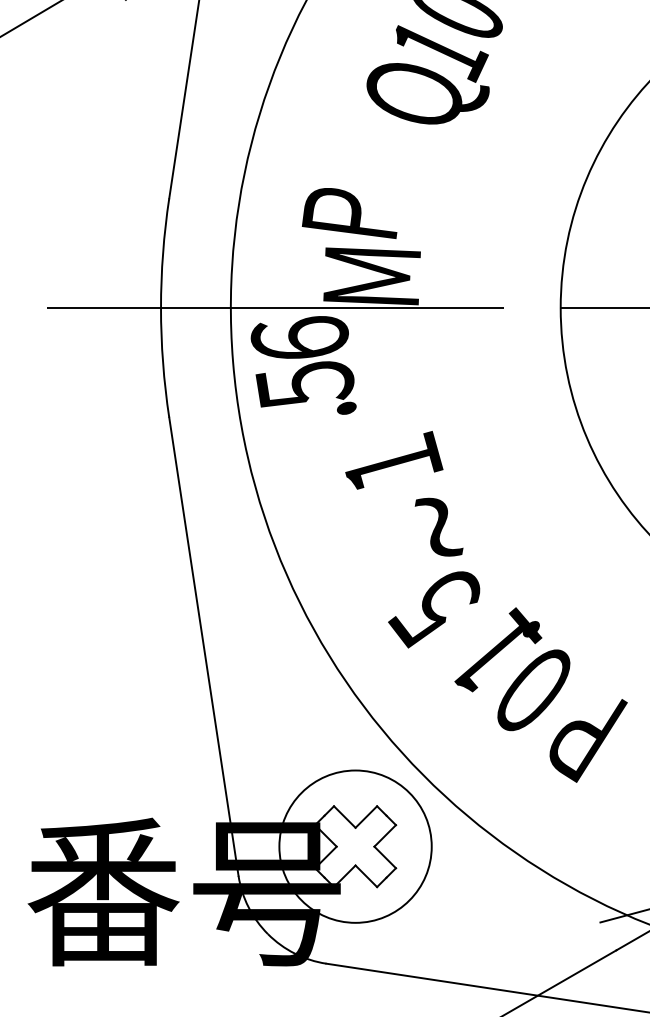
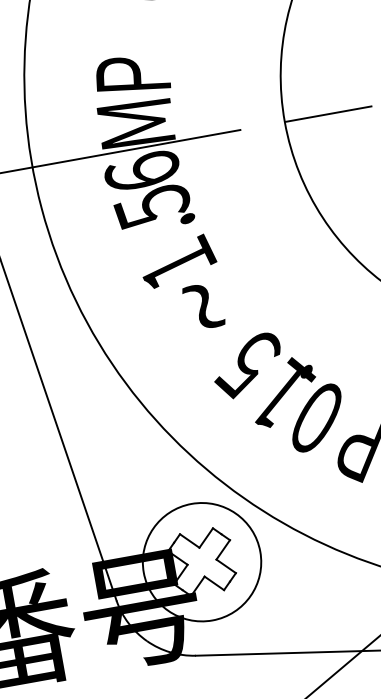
text: (349, 213) -> (131, 74), moved
text: (303, 365) -> (148, 191), moved
text: (438, 526) -> (203, 306), moved
text: (434, 609) -> (248, 365), moved

